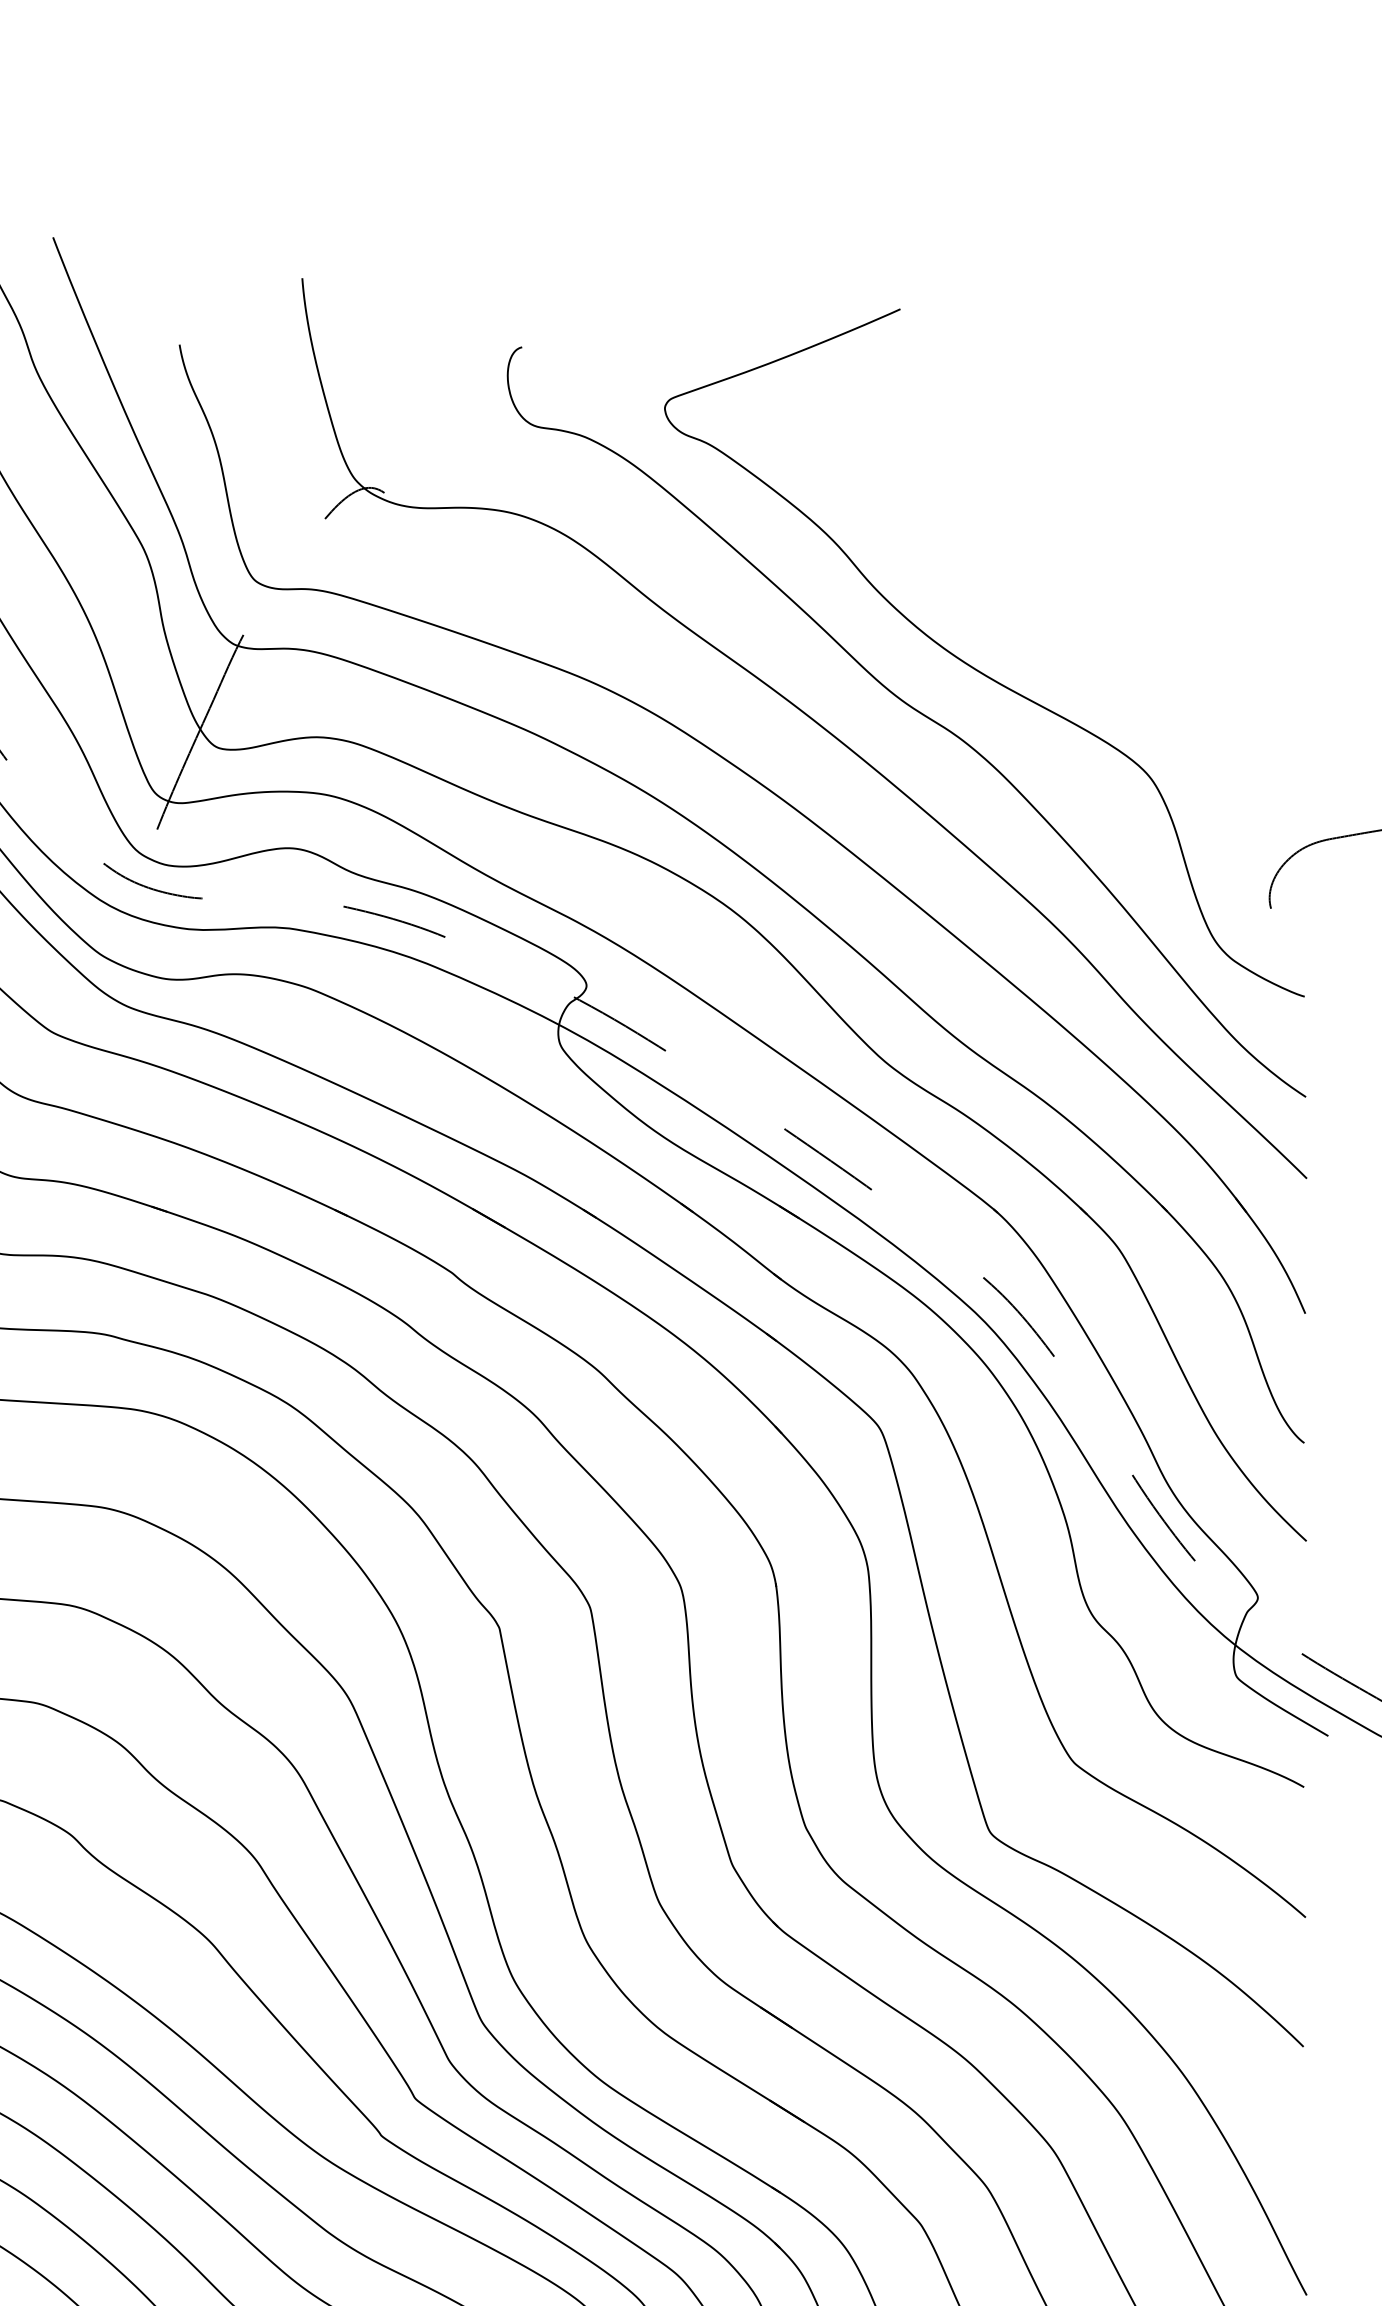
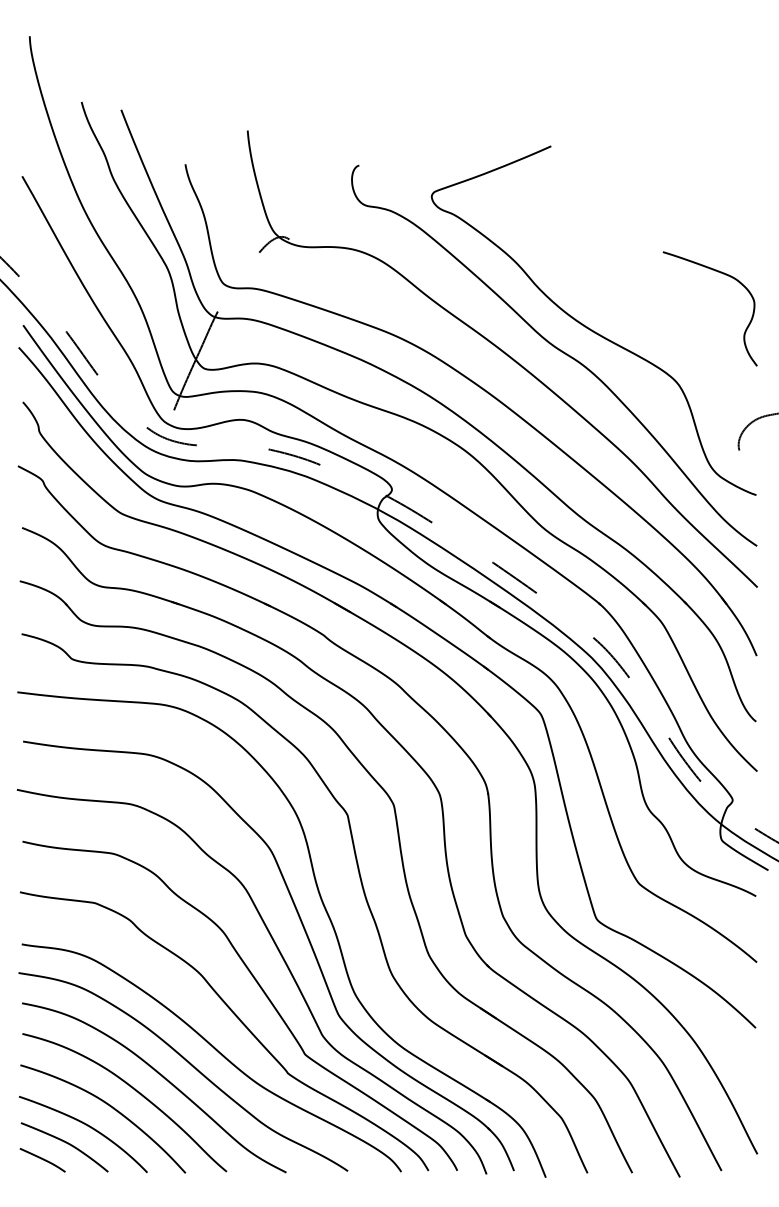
curve: (1243, 563) -> (725, 275), added

